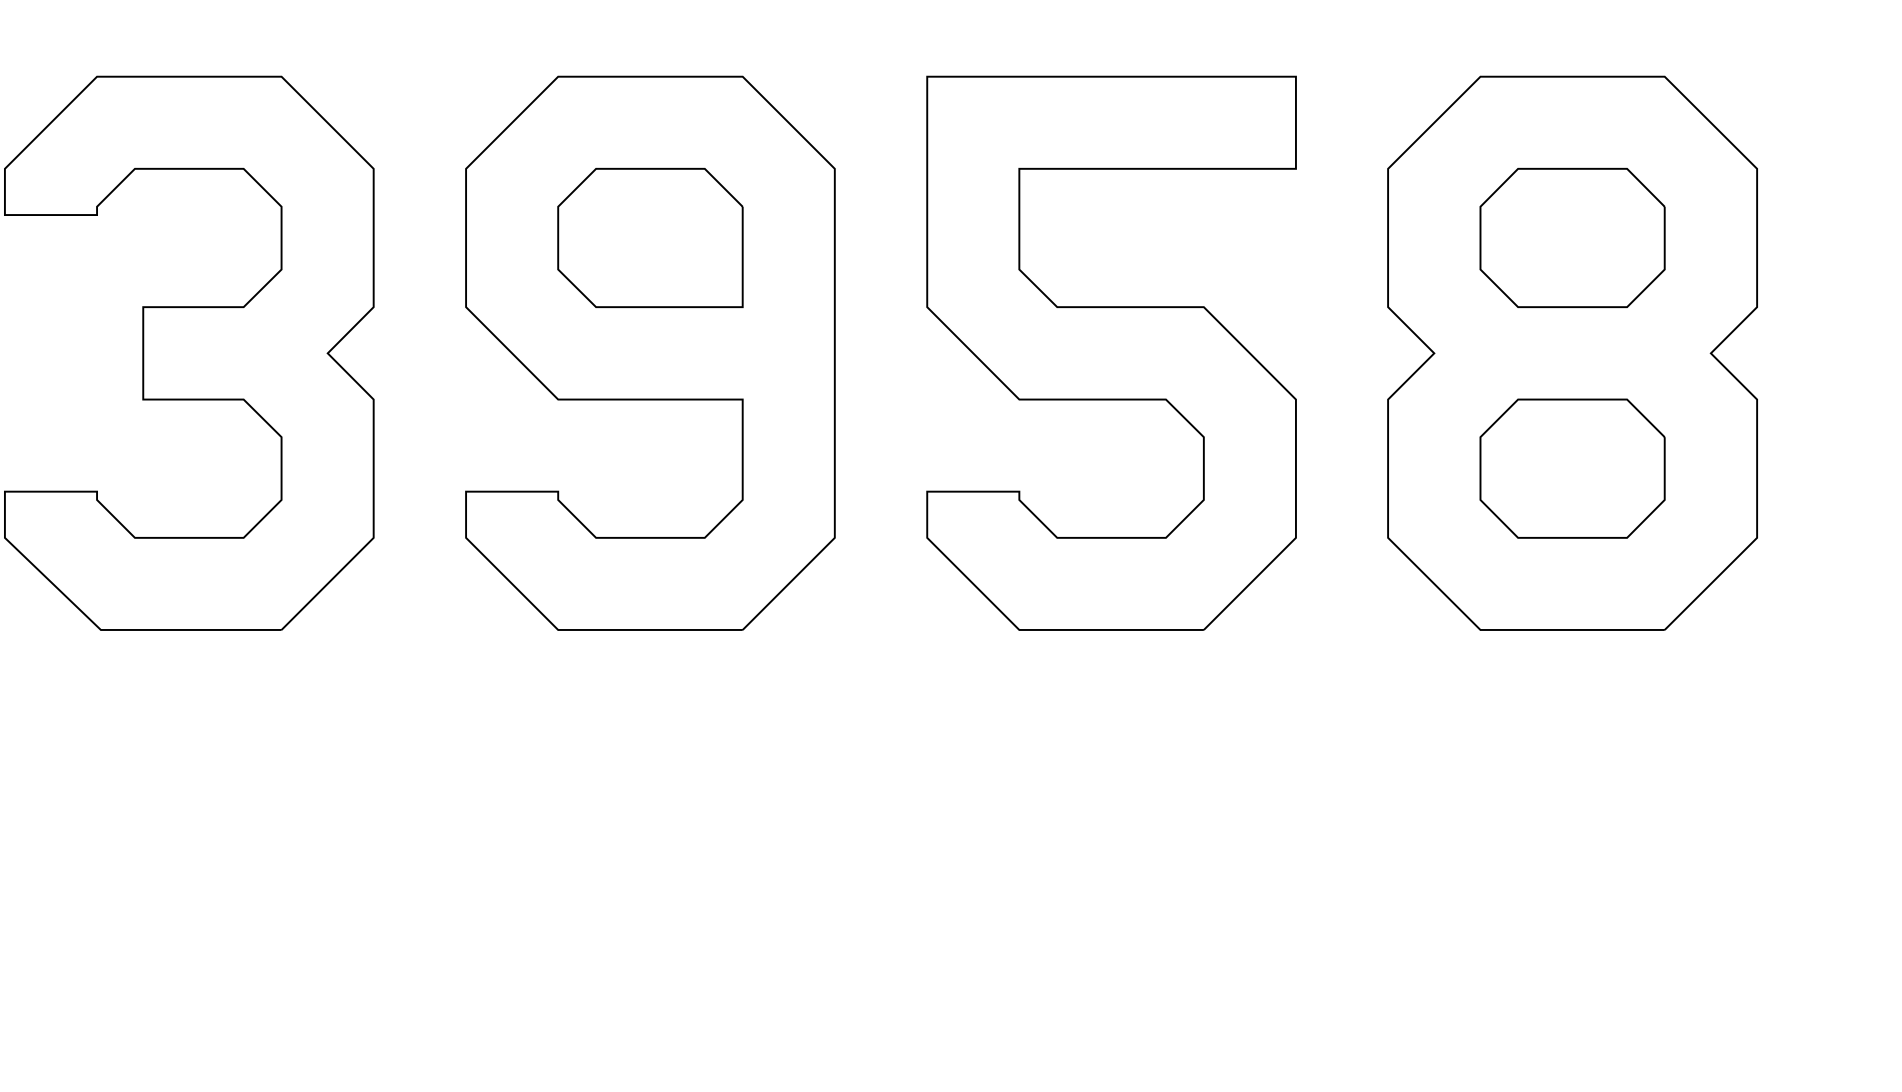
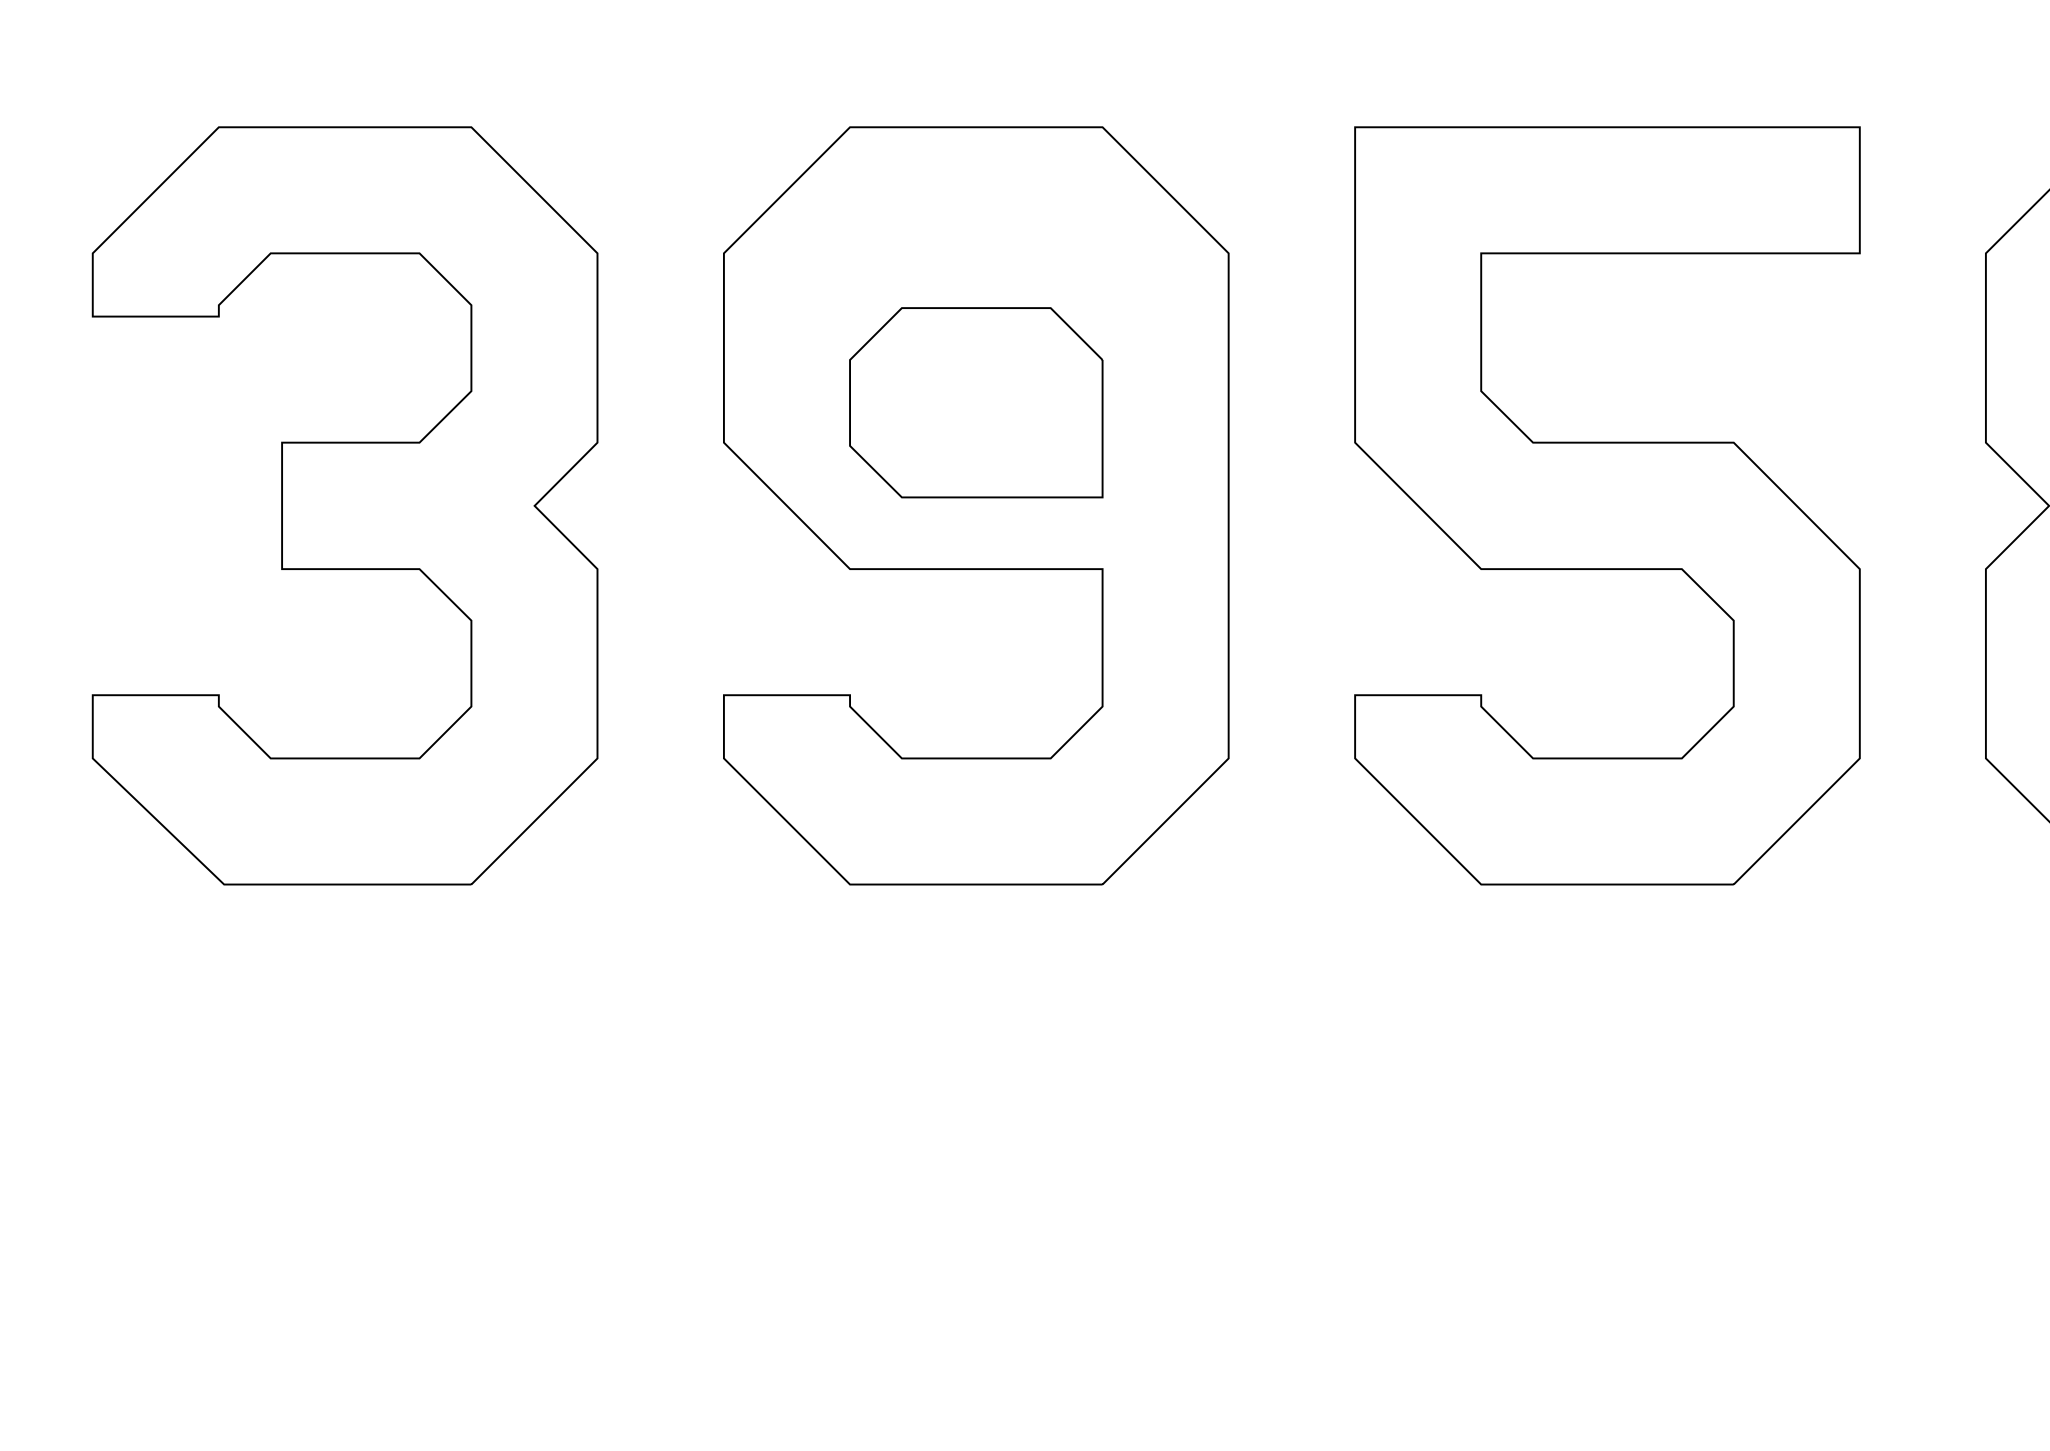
part: (650, 237) -> (976, 402), moved

